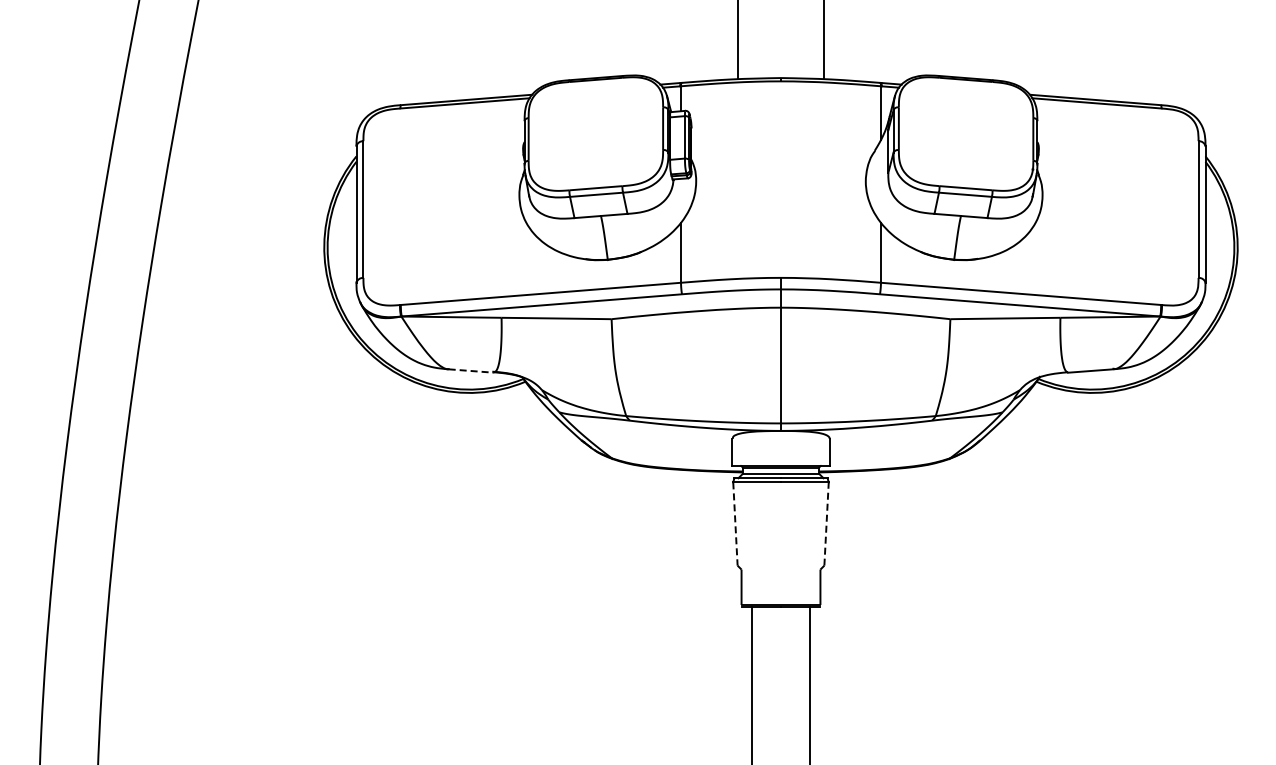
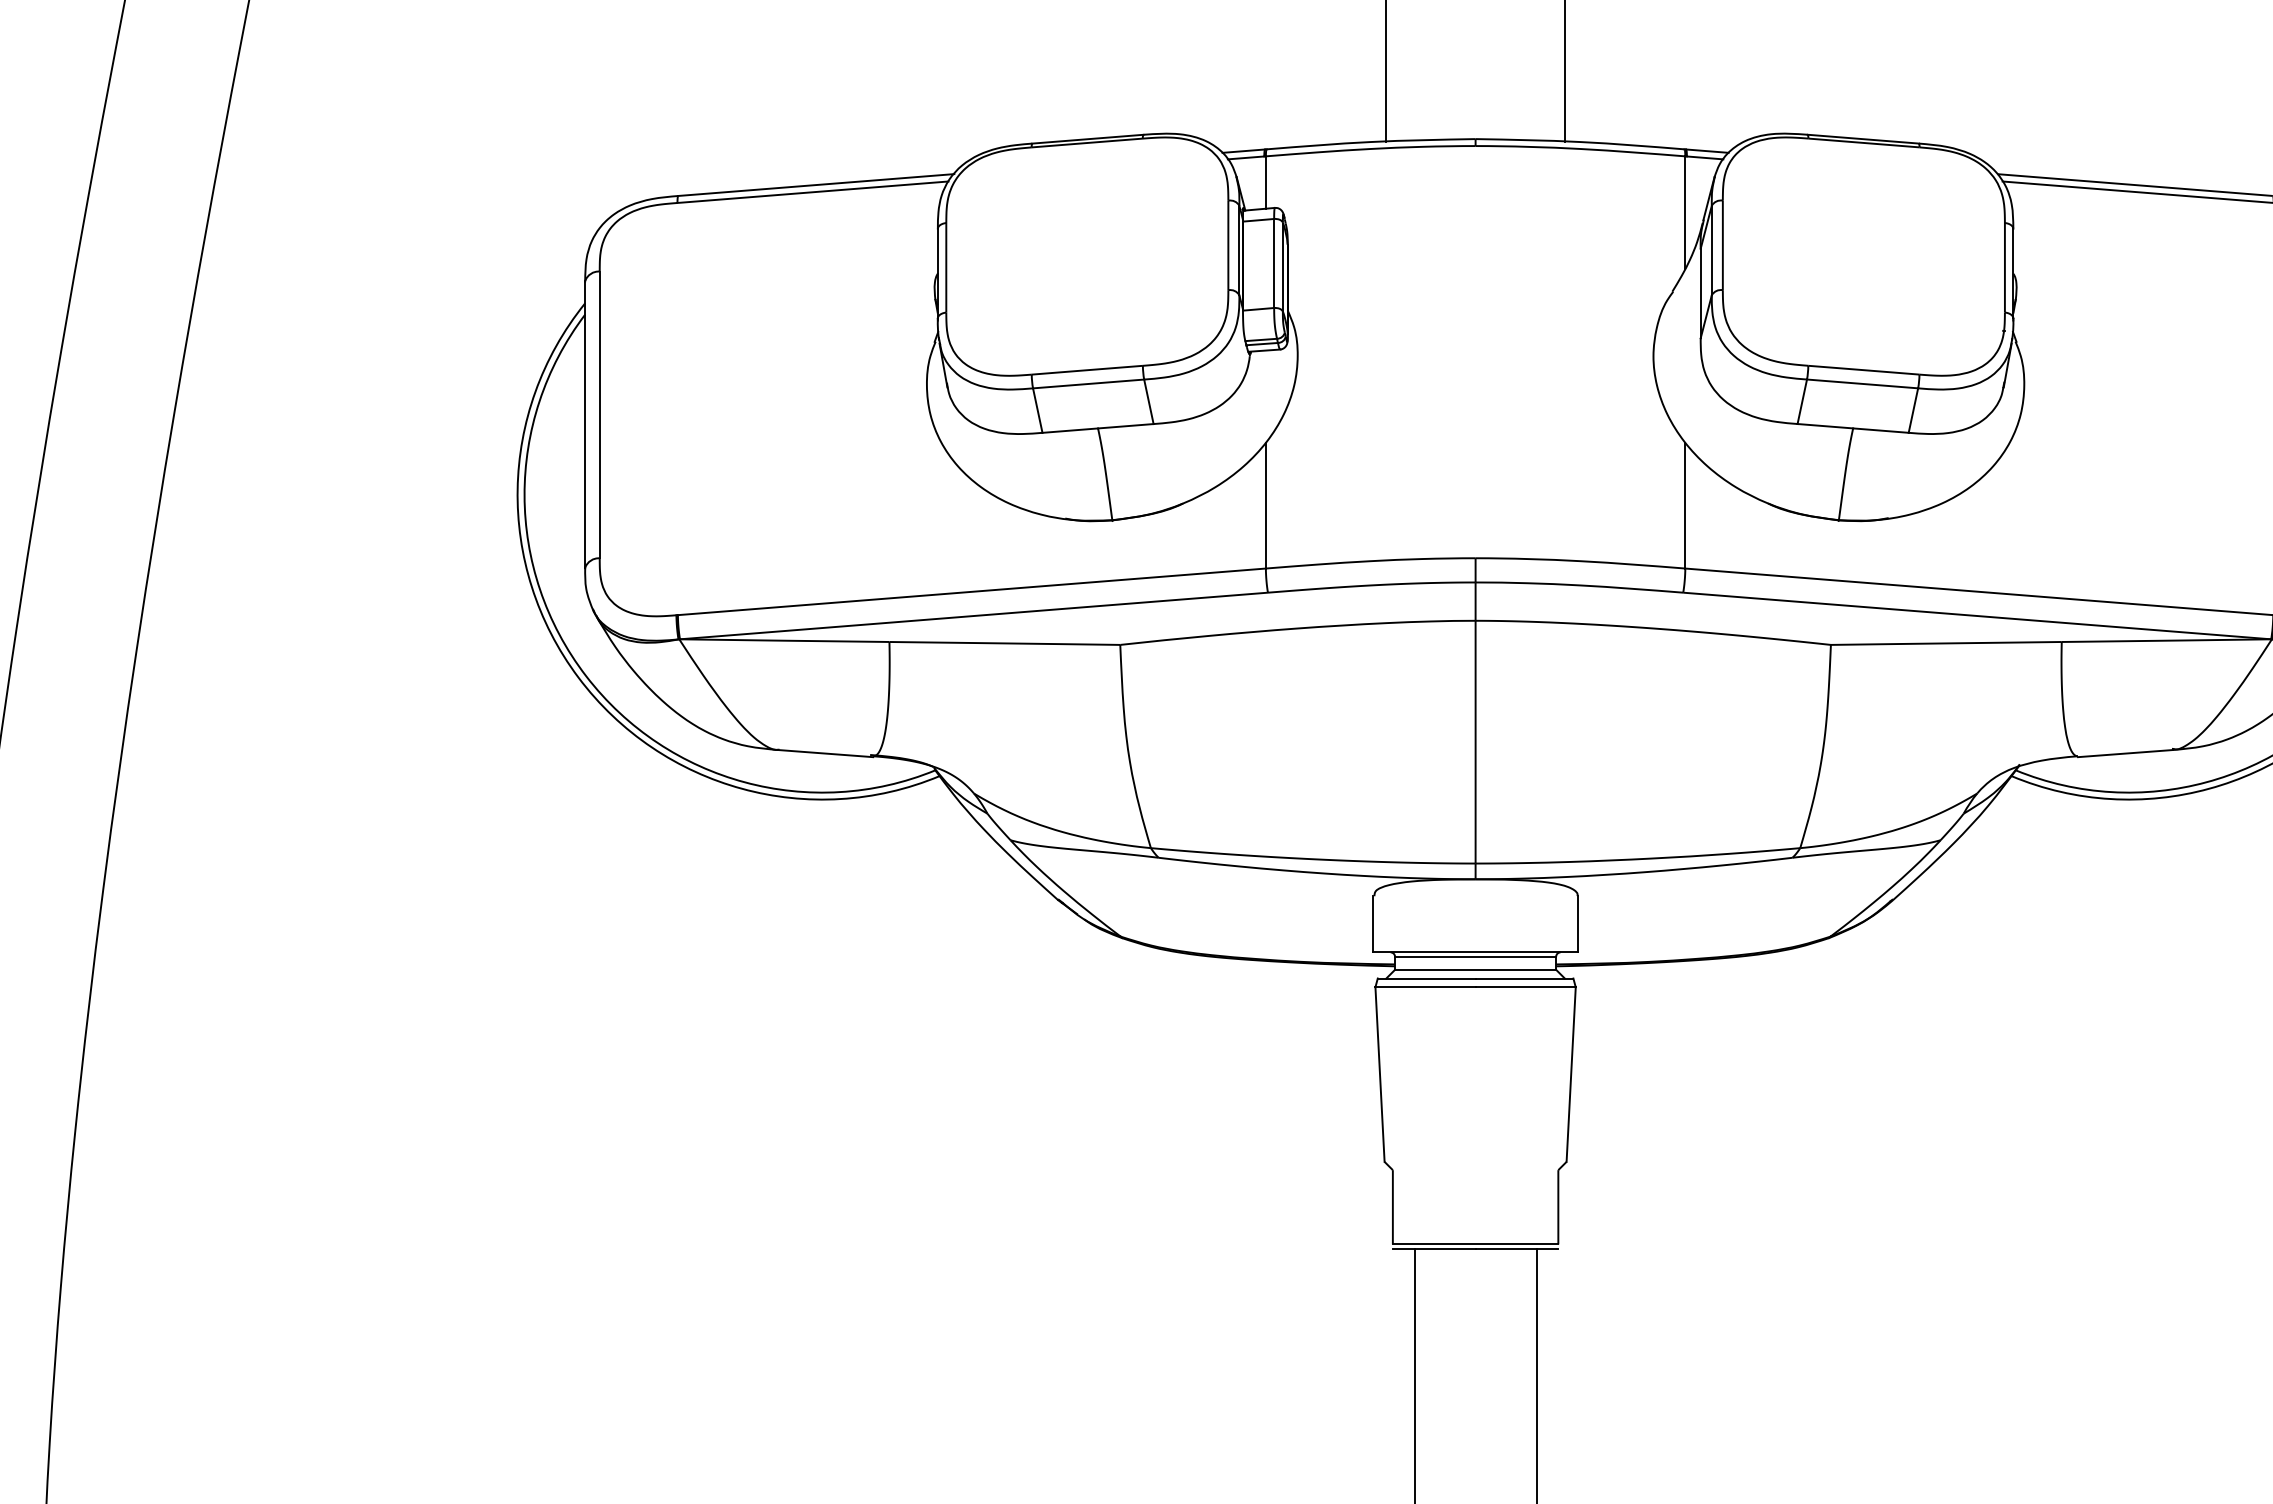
line: (471, 371) -> (826, 754), dashed -> solid
line: (735, 524) -> (1380, 1075), dashed -> solid
line: (826, 524) -> (1571, 1075), dashed -> solid

